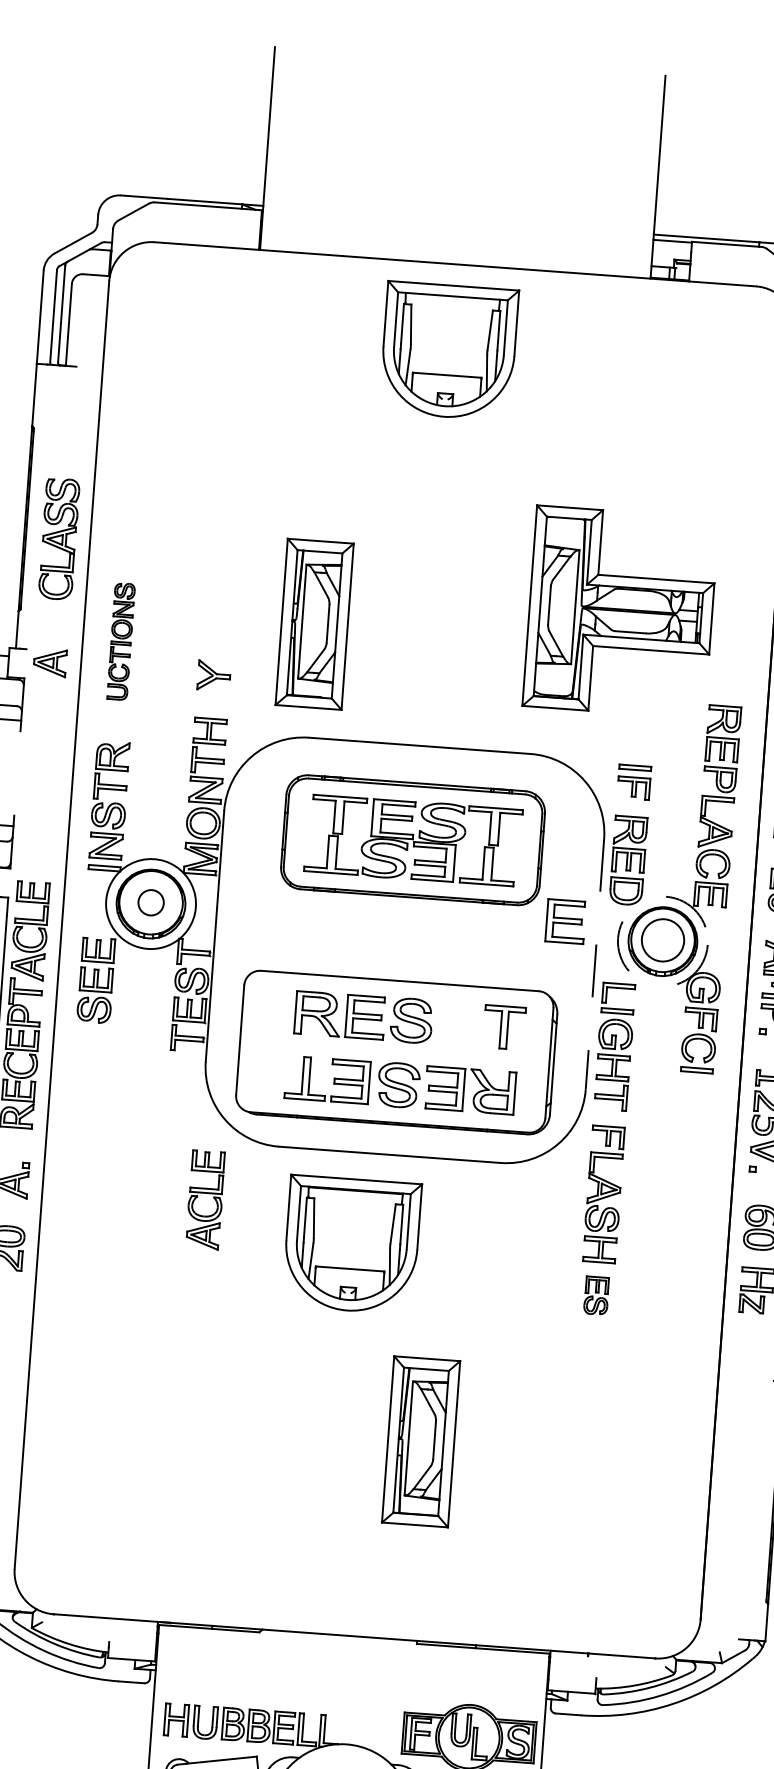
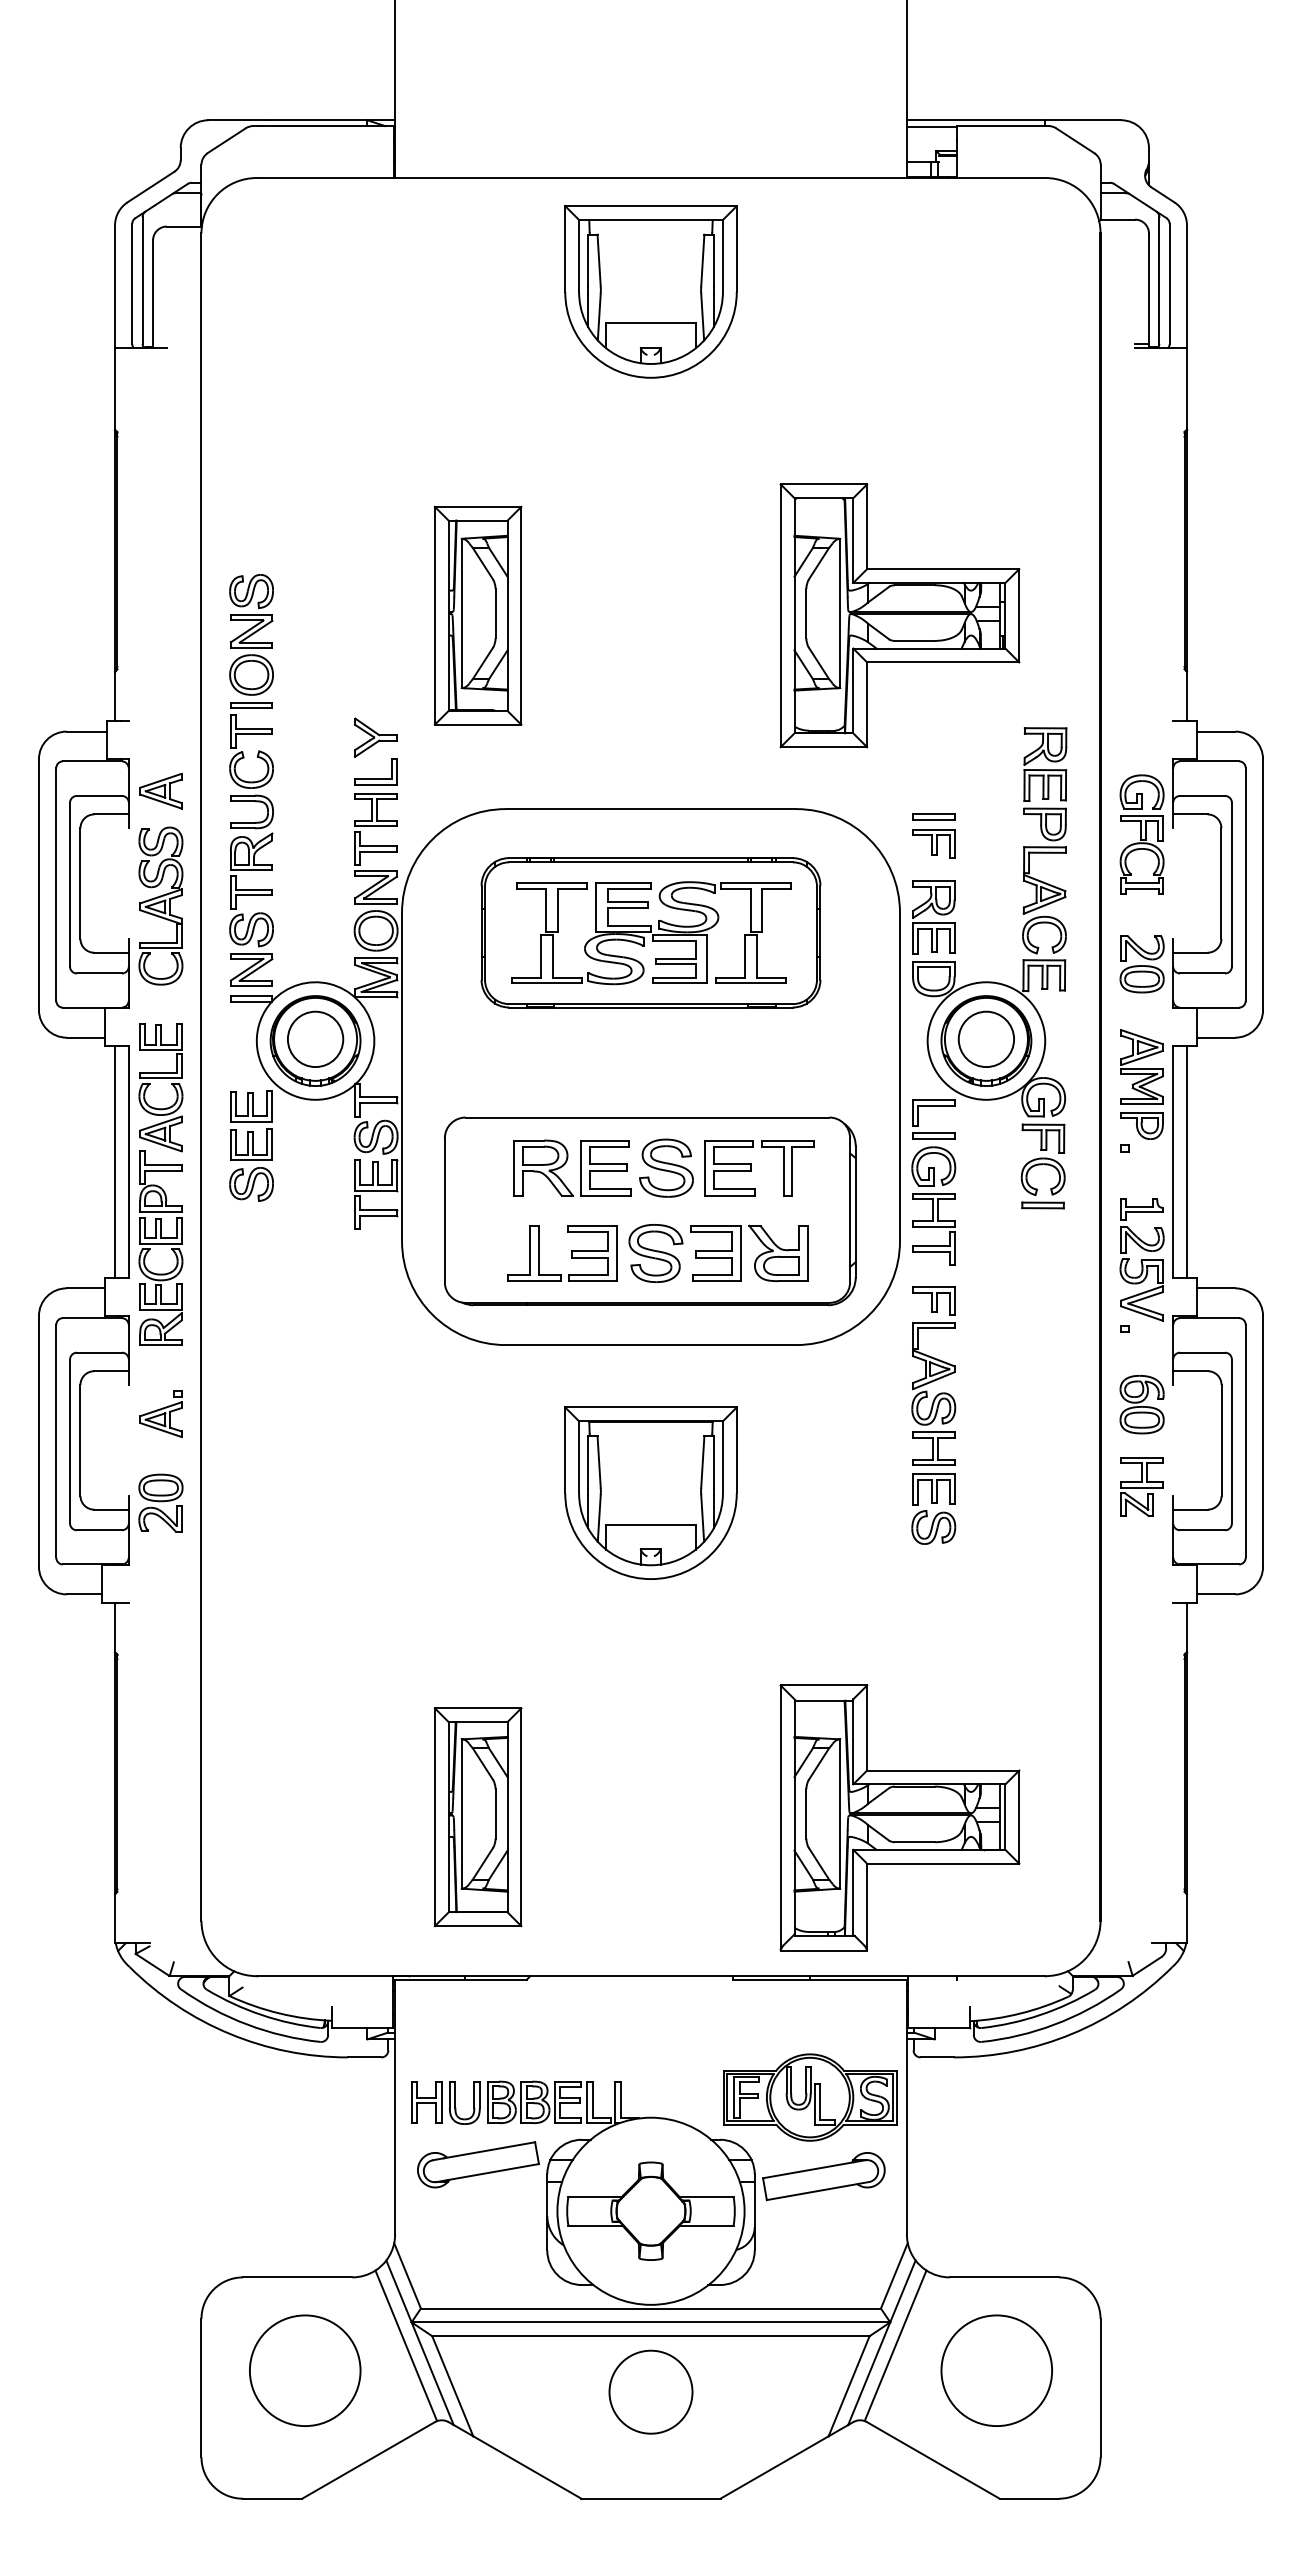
part: (58, 538) -> (160, 905), moved
part: (314, 624) -> (477, 615), moved
part: (121, 641) -> (251, 701), size x1.67
part: (49, 662) -> (160, 790), moved
part: (211, 707) -> (375, 778), added
circle: (151, 902) -> (315, 1039), size x1.67
part: (565, 921) -> (729, 1168), moved
circle: (663, 941) -> (986, 1040), dashed -> solid
line: (594, 964) -> (899, 1077), dashed -> solid
part: (205, 1193) -> (414, 1412), removed
part: (351, 1244) -> (650, 1492), moved
part: (596, 1295) -> (933, 1508), size x1.43
part: (420, 1442) -> (477, 1817), moved
part: (553, 1529) -> (899, 1817), added

